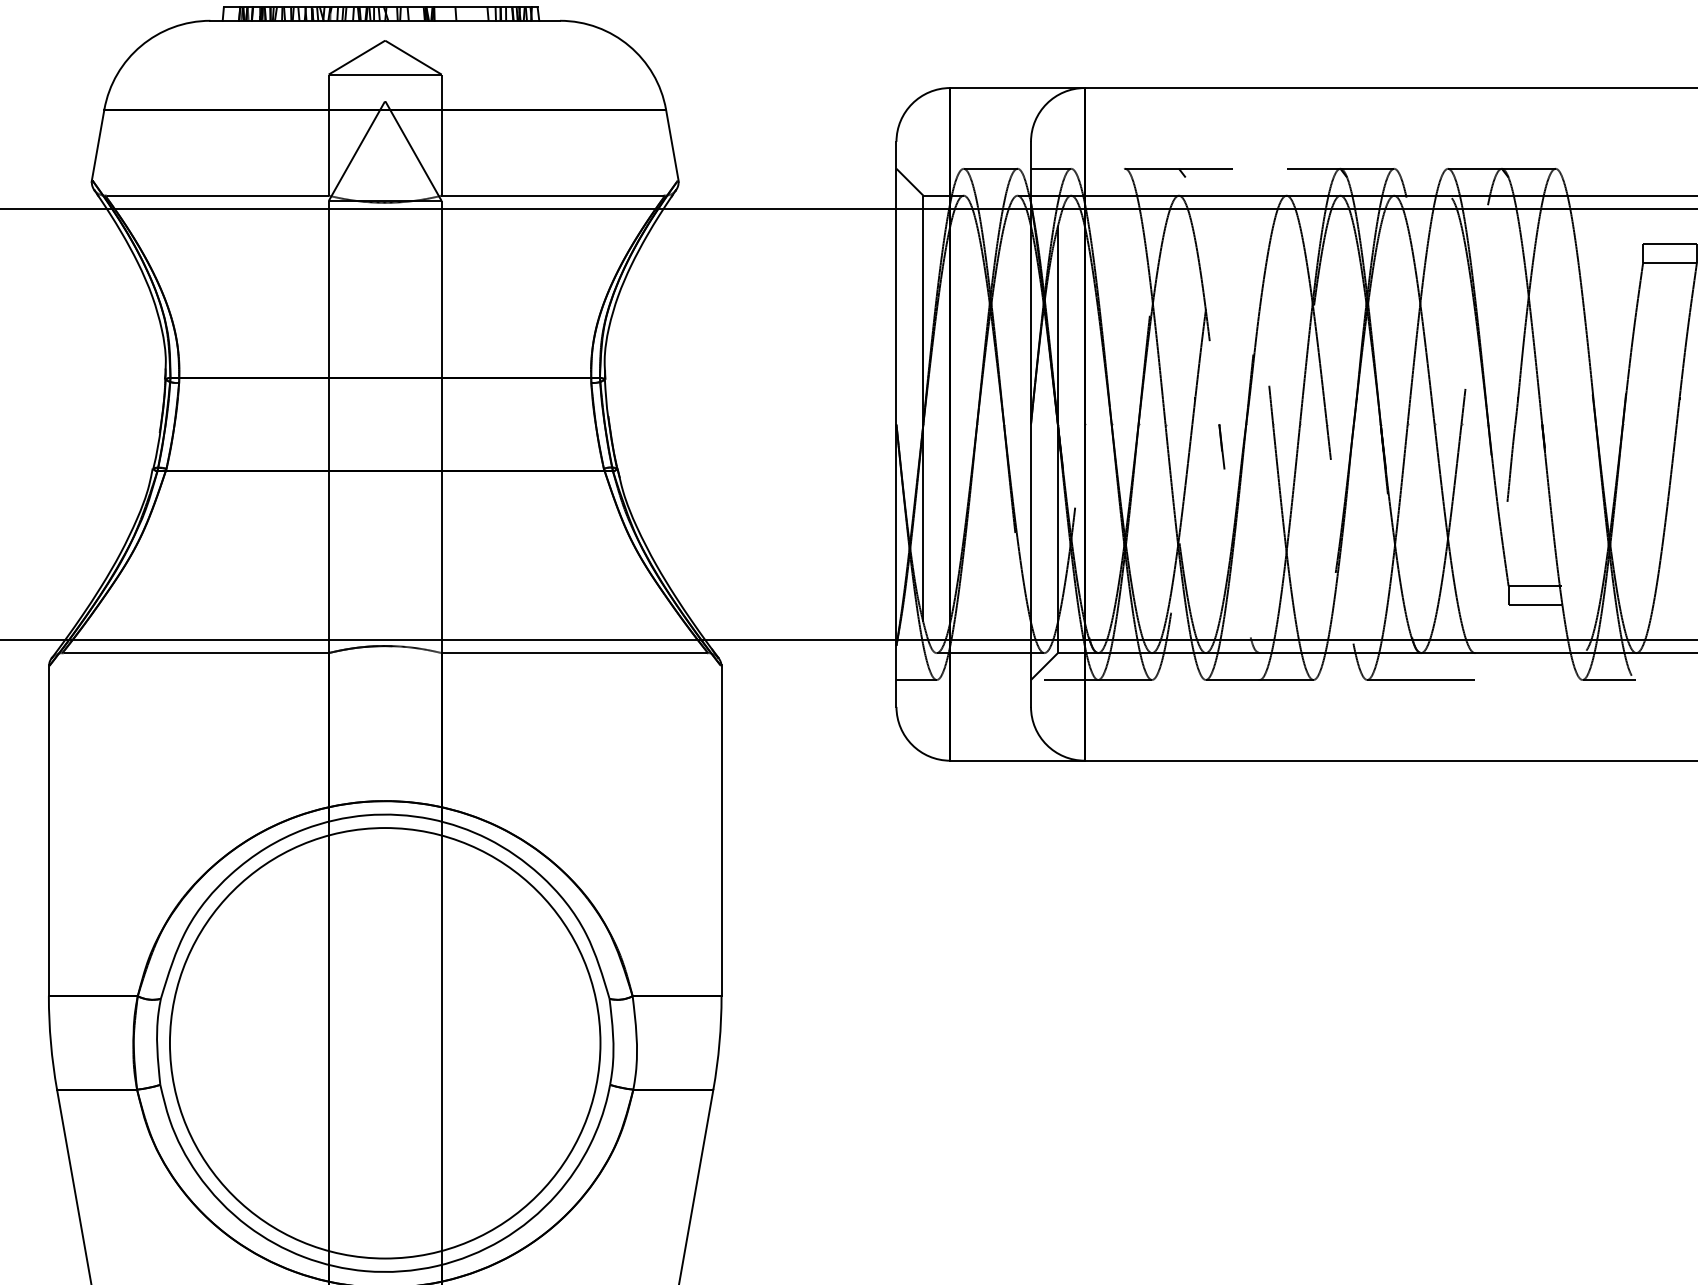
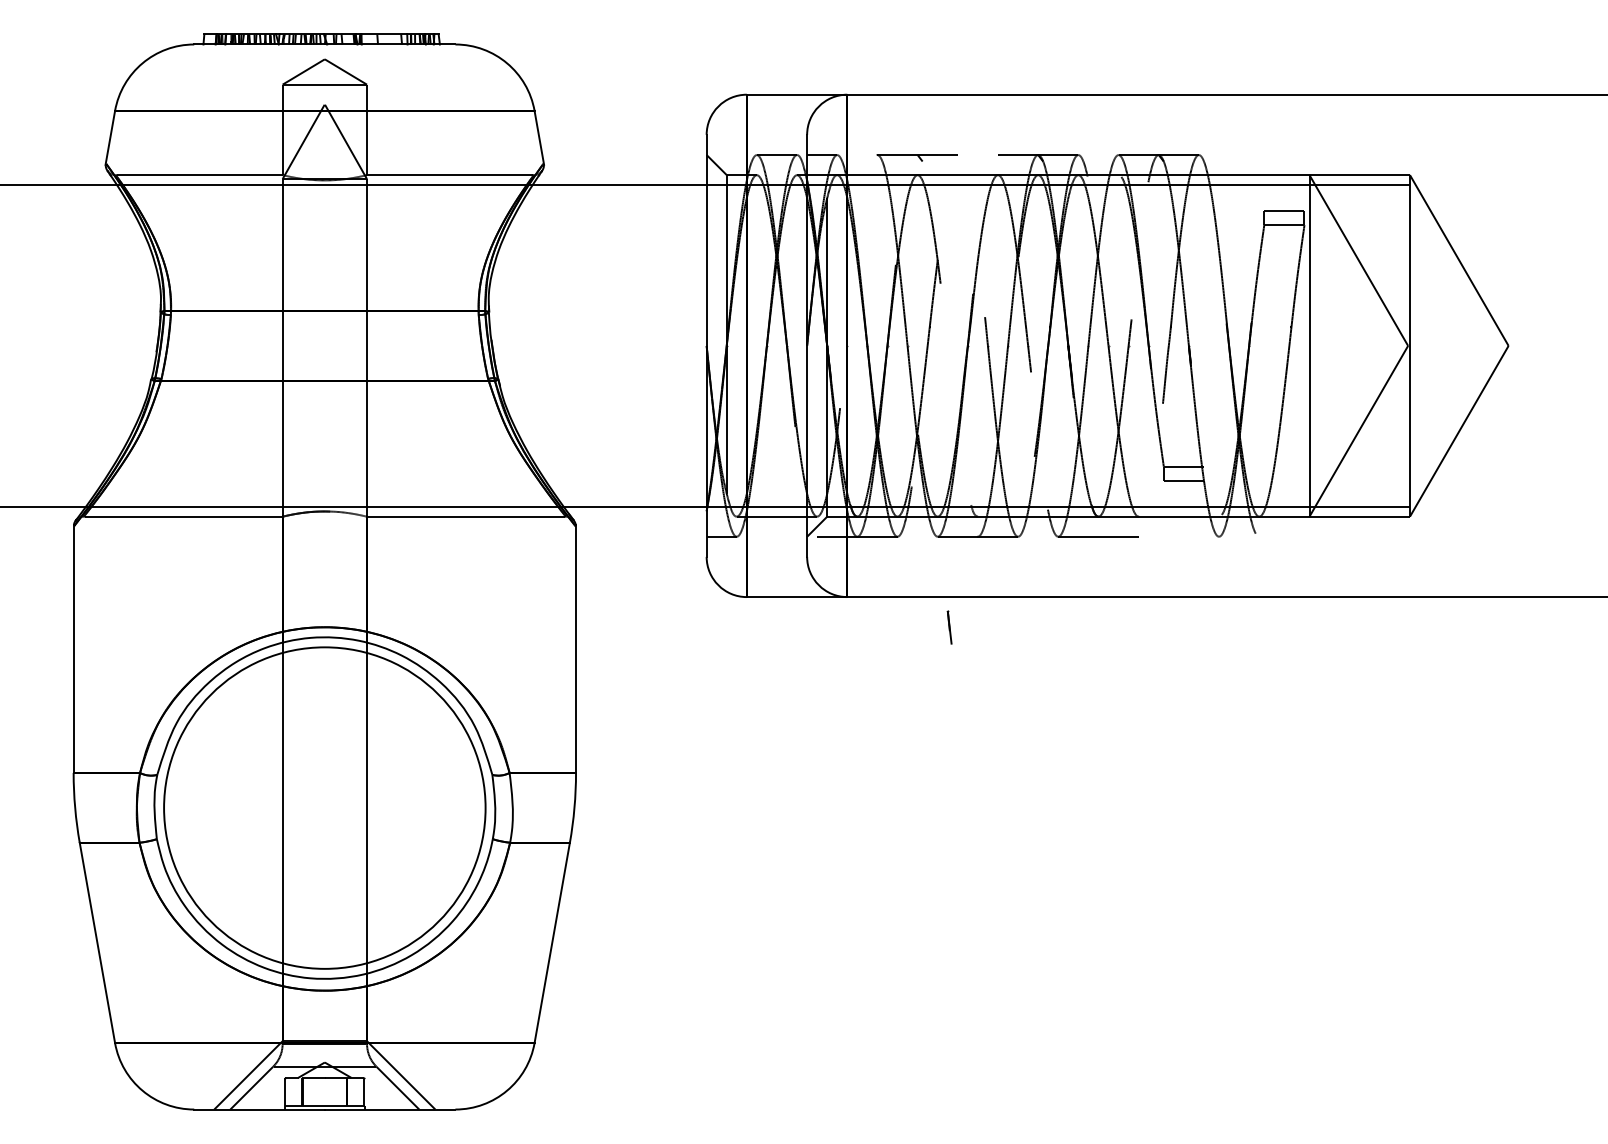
line: (1221, 446) -> (949, 627), moved
line: (1609, 679) -> (1239, 536), removed

